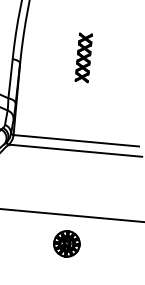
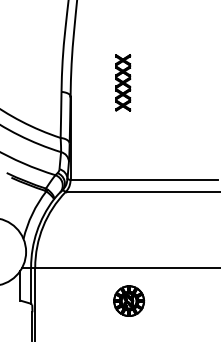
part: (84, 57) -> (123, 82), moved
part: (67, 243) -> (129, 300), moved

